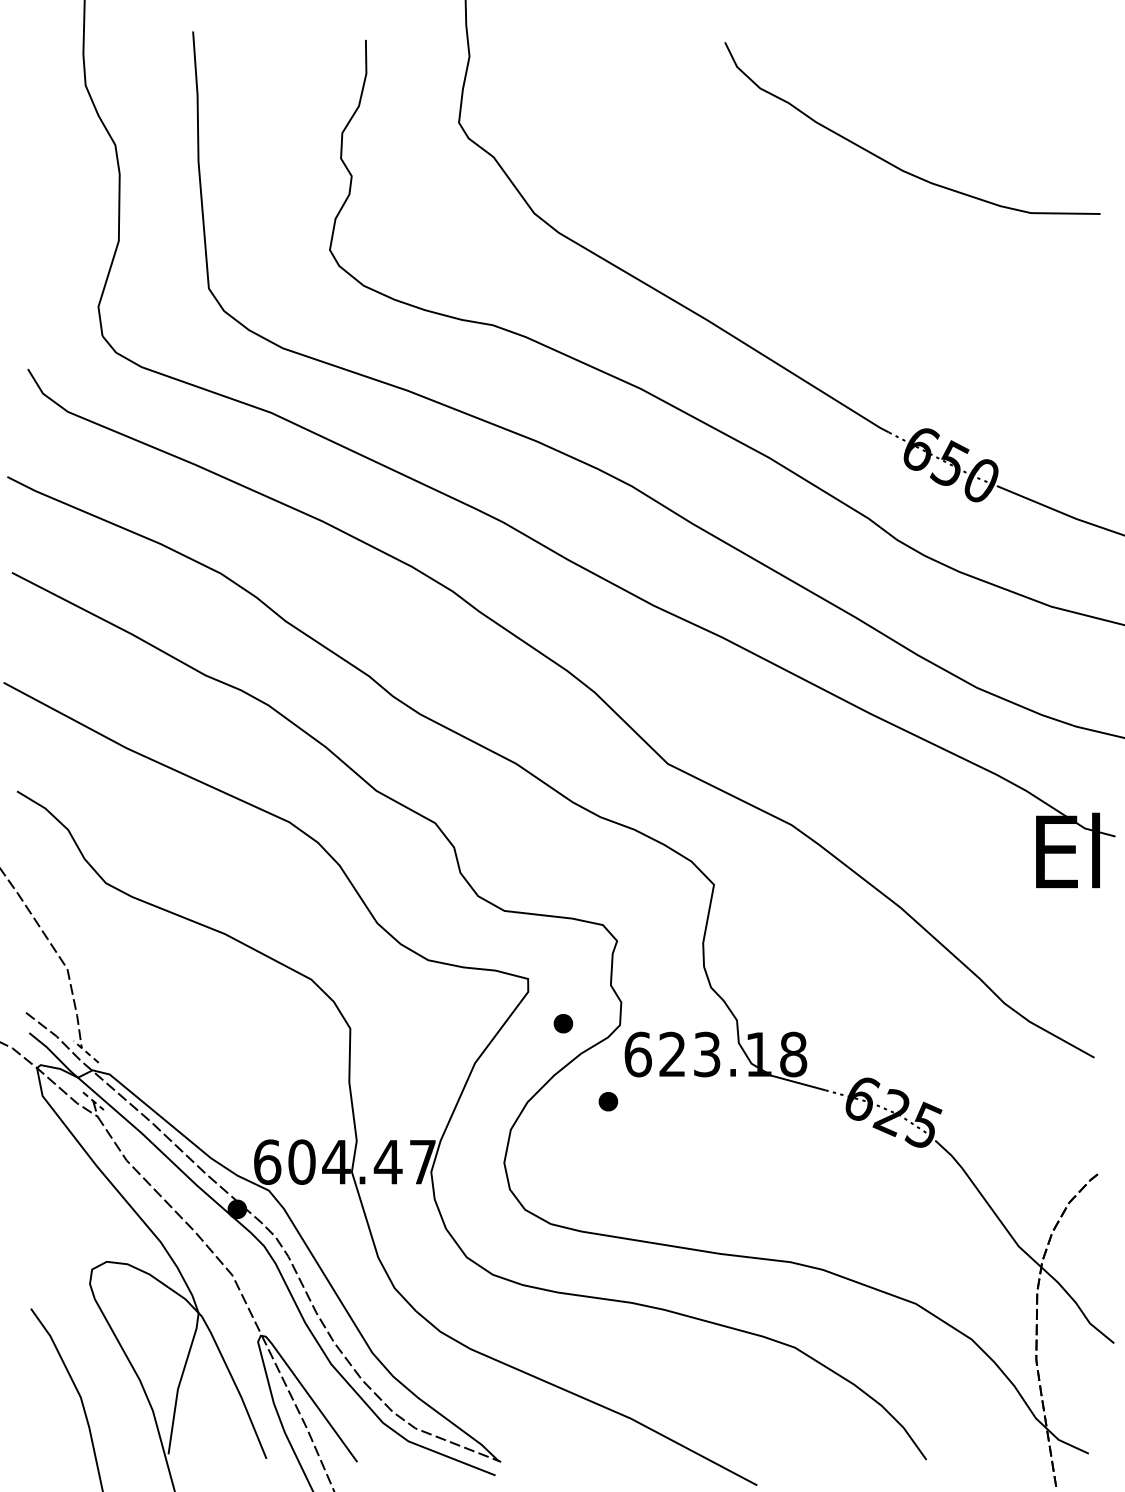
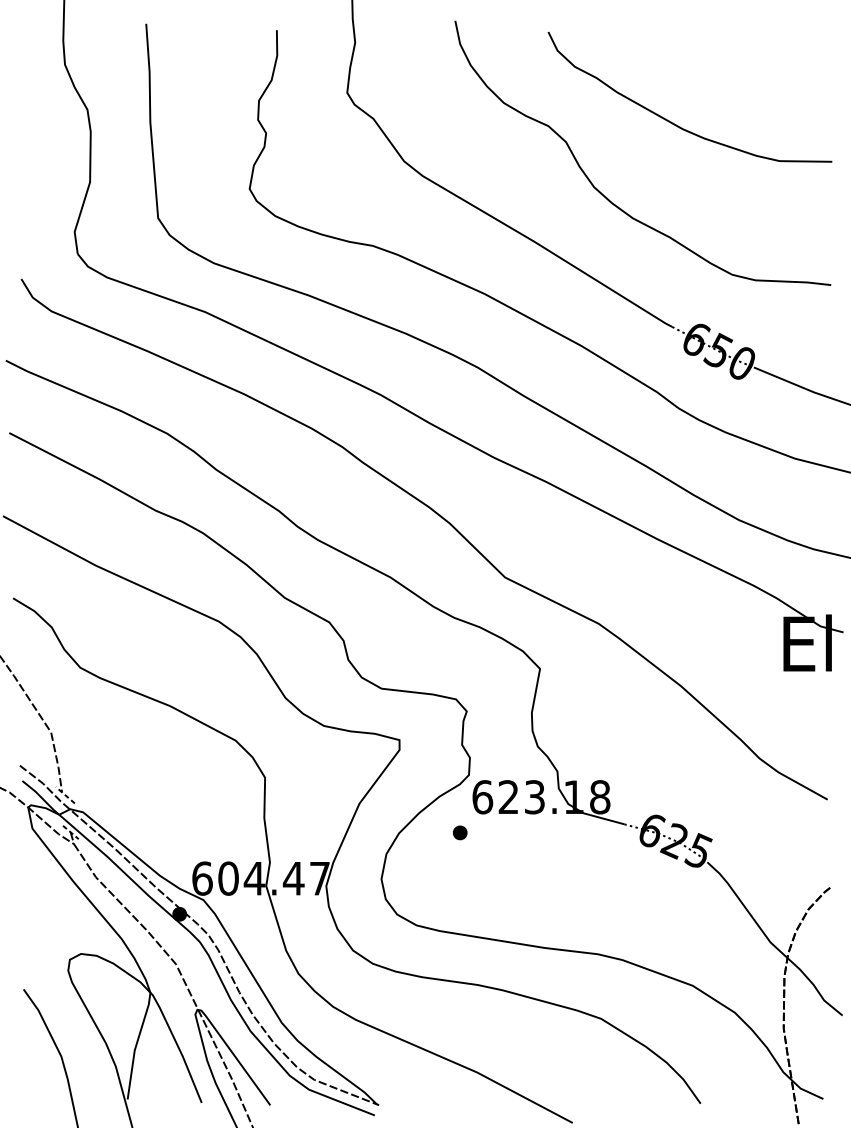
curve: (797, 256) -> (603, 193), added
part: (563, 1023) -> (426, 773), removed

